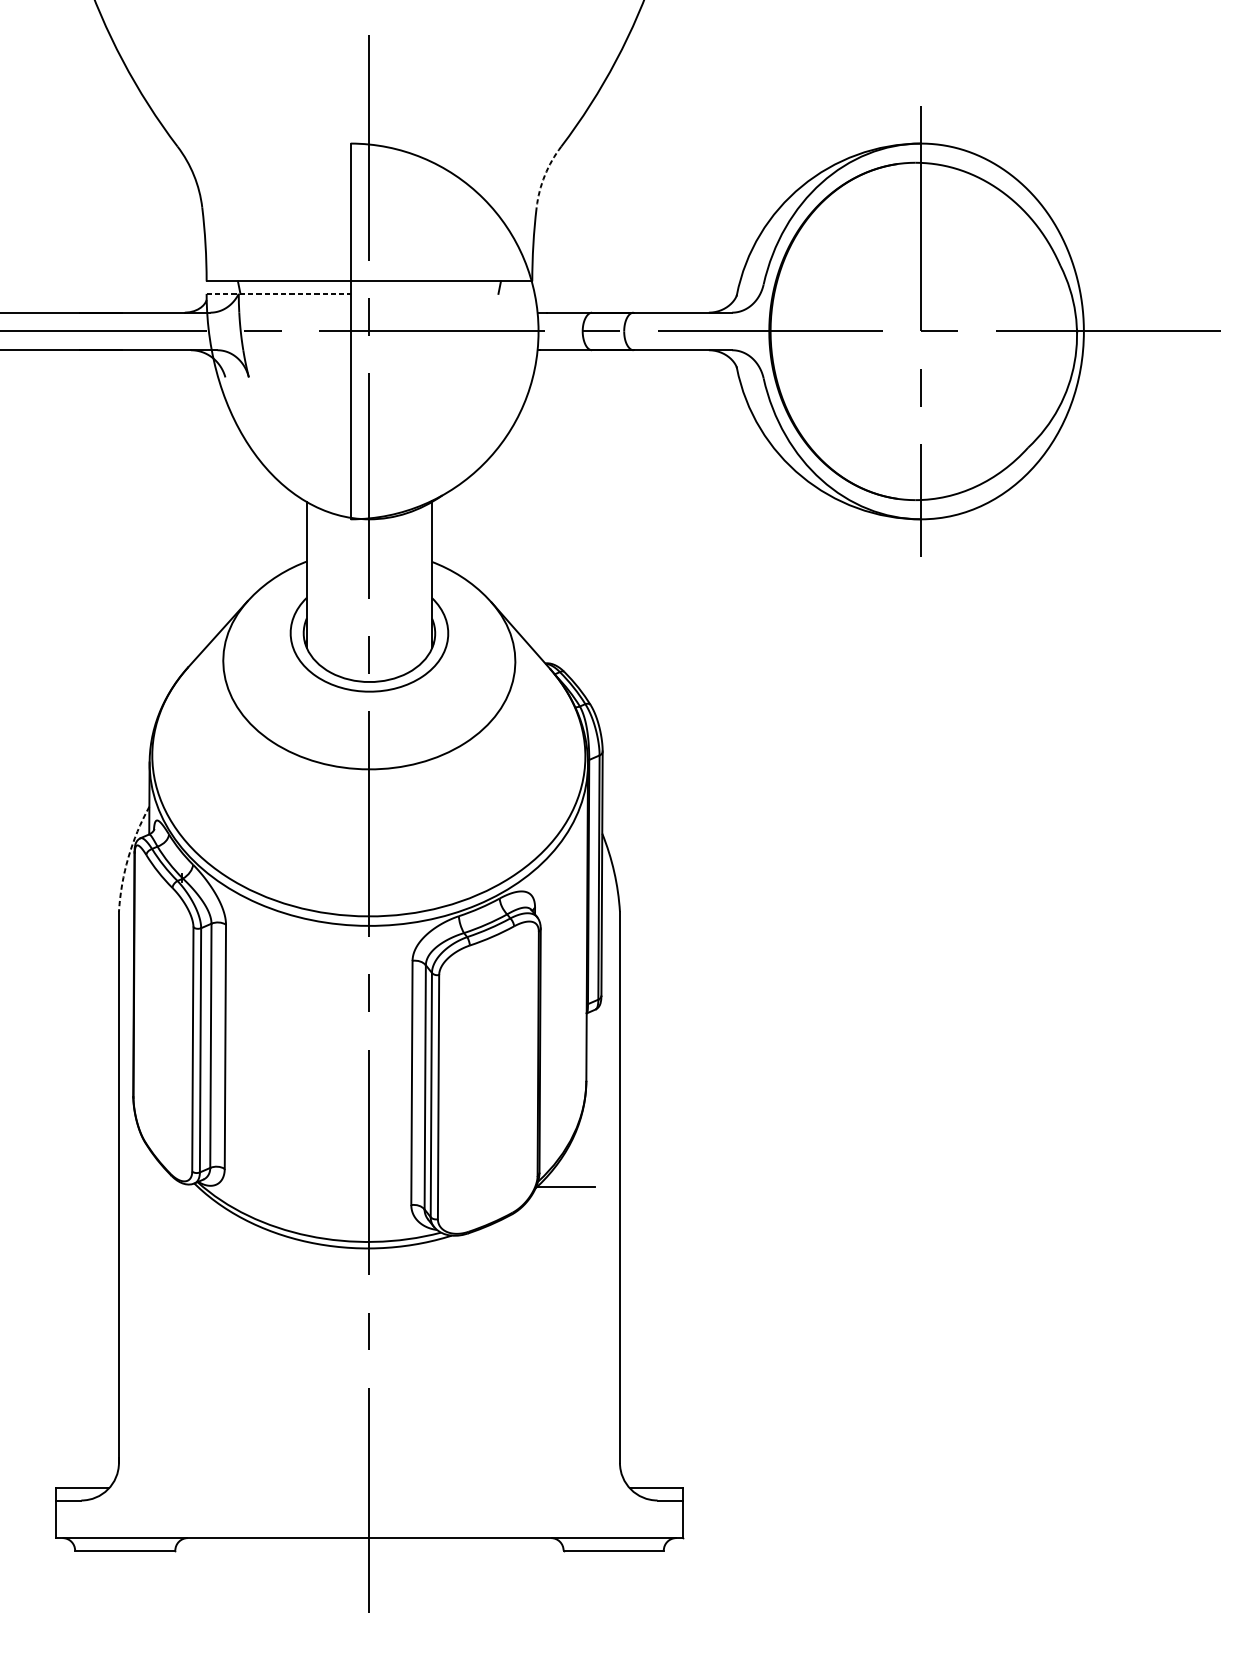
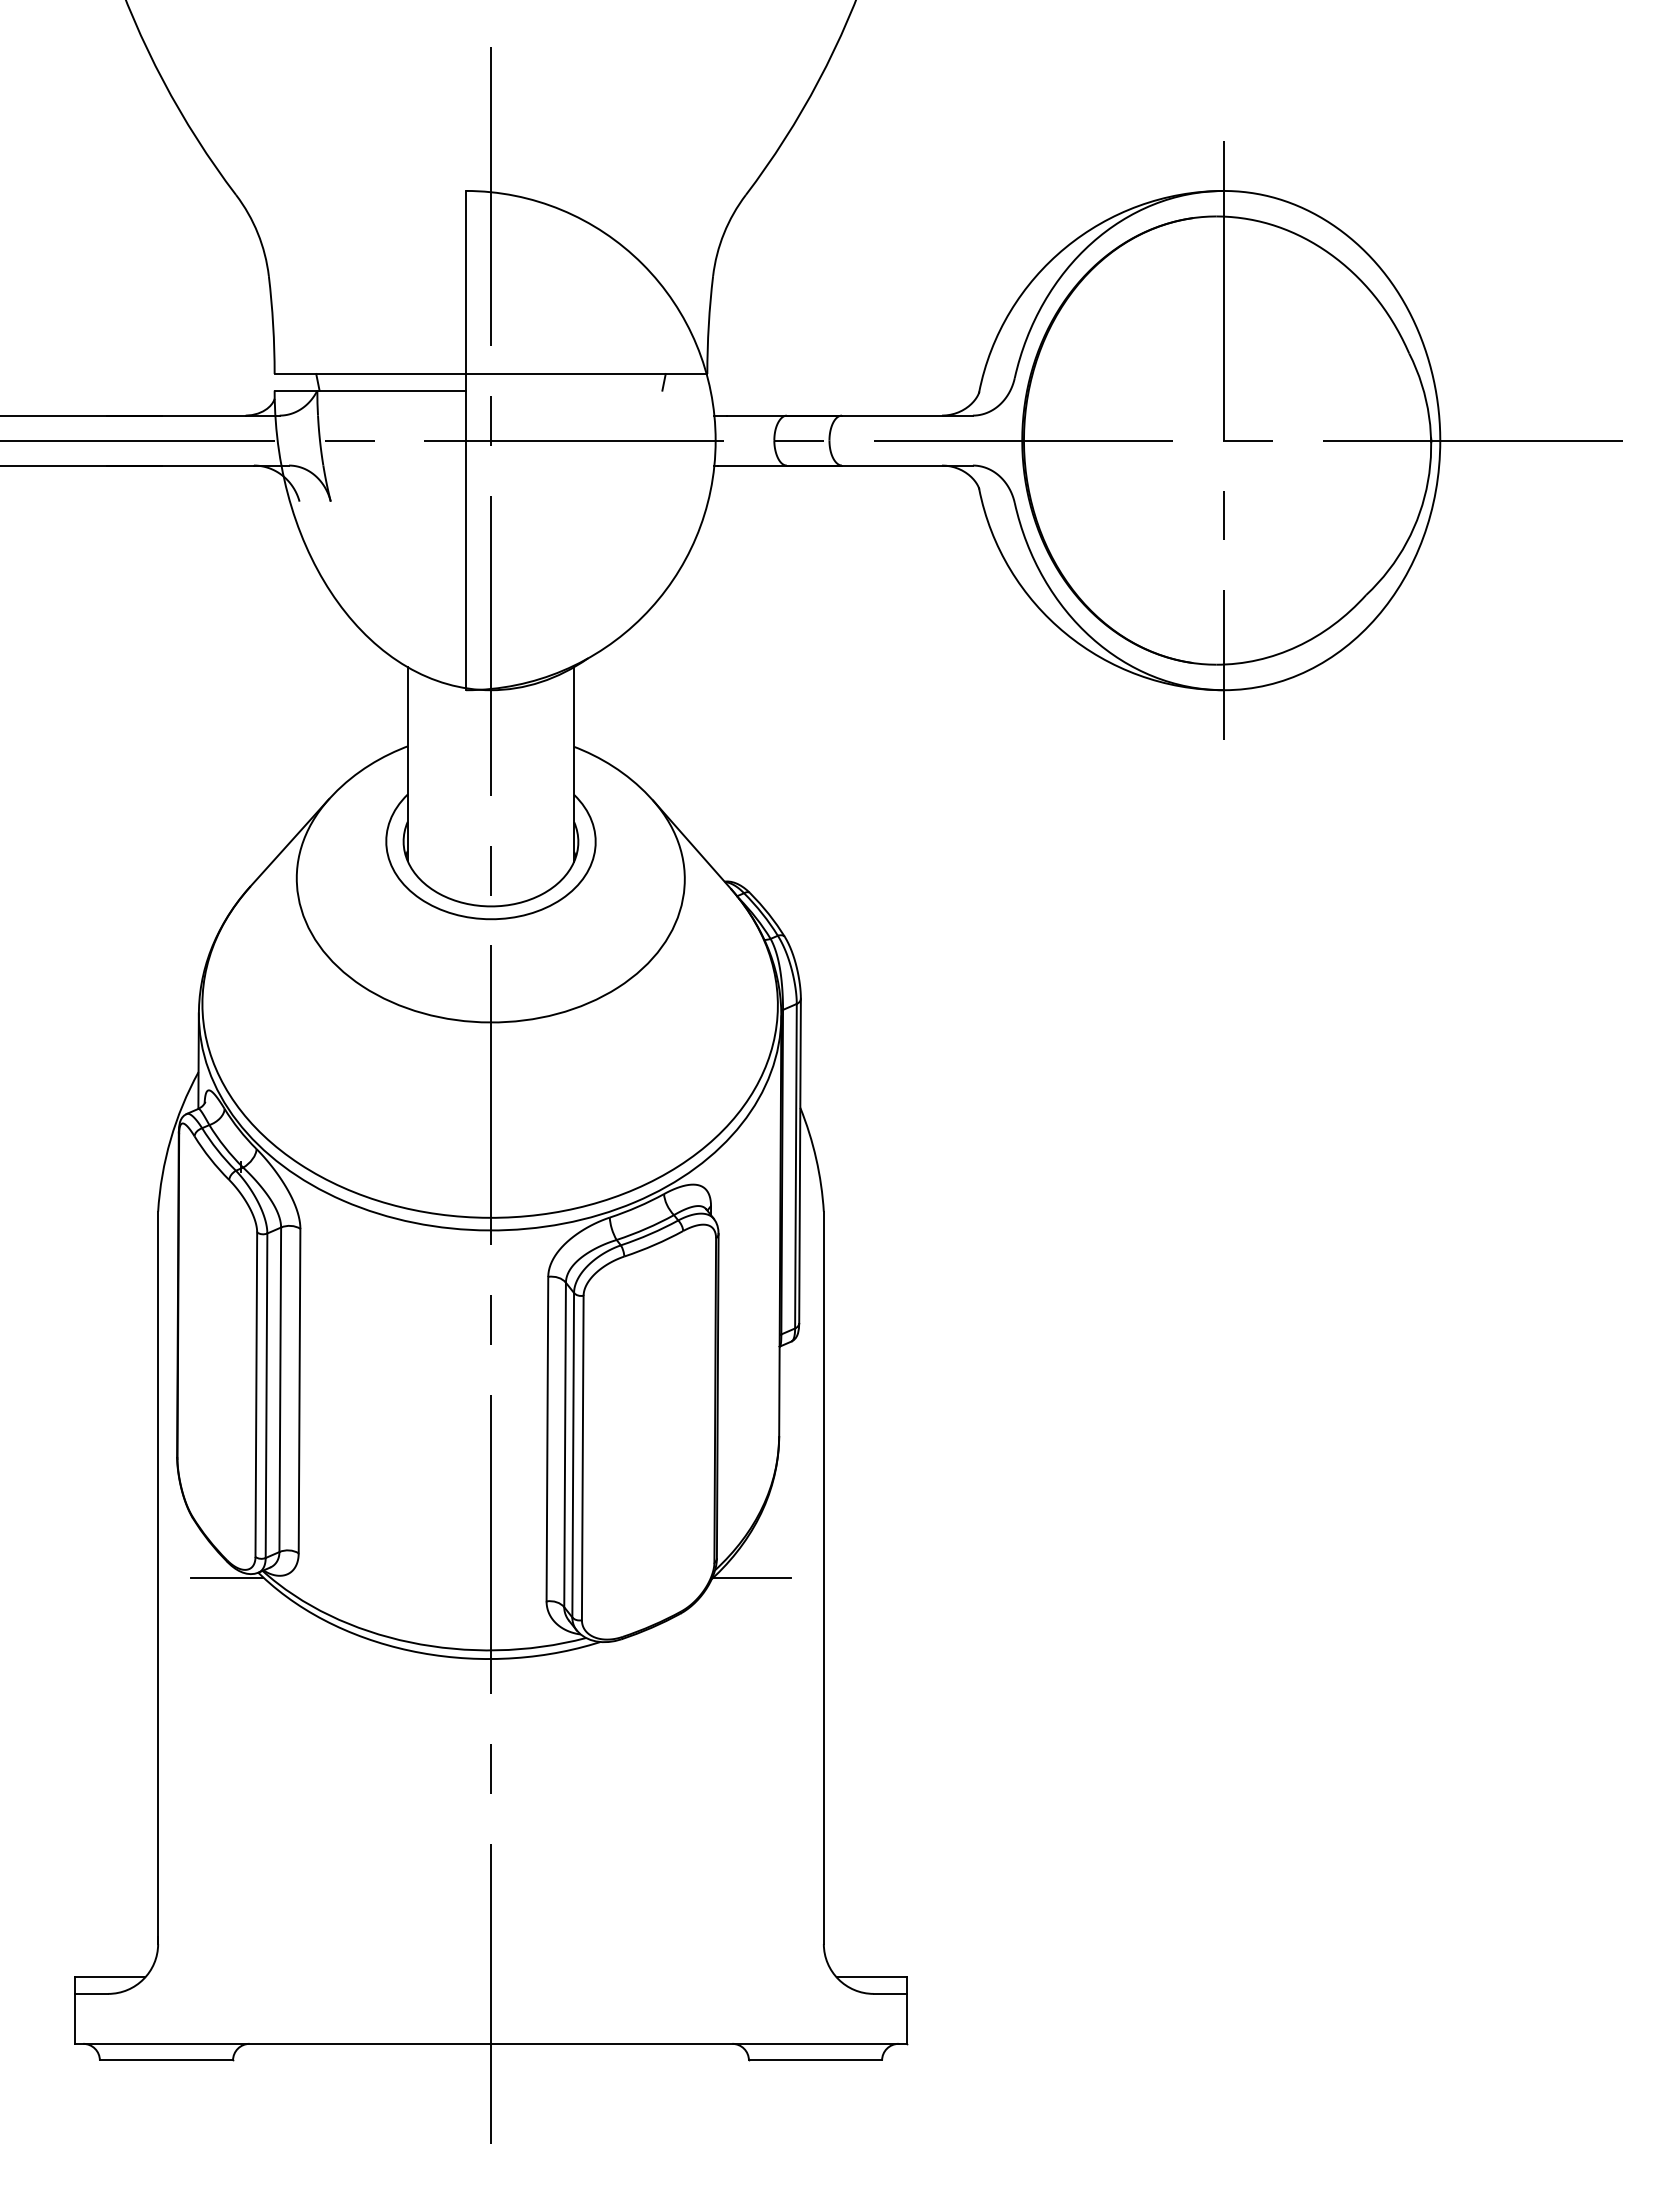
arc: (545, 175) -> (724, 233), dashed -> solid
line: (278, 293) -> (370, 390), dashed -> solid
arc: (128, 857) -> (170, 1139), dashed -> solid
line: (171, 1187) -> (227, 1577), added

